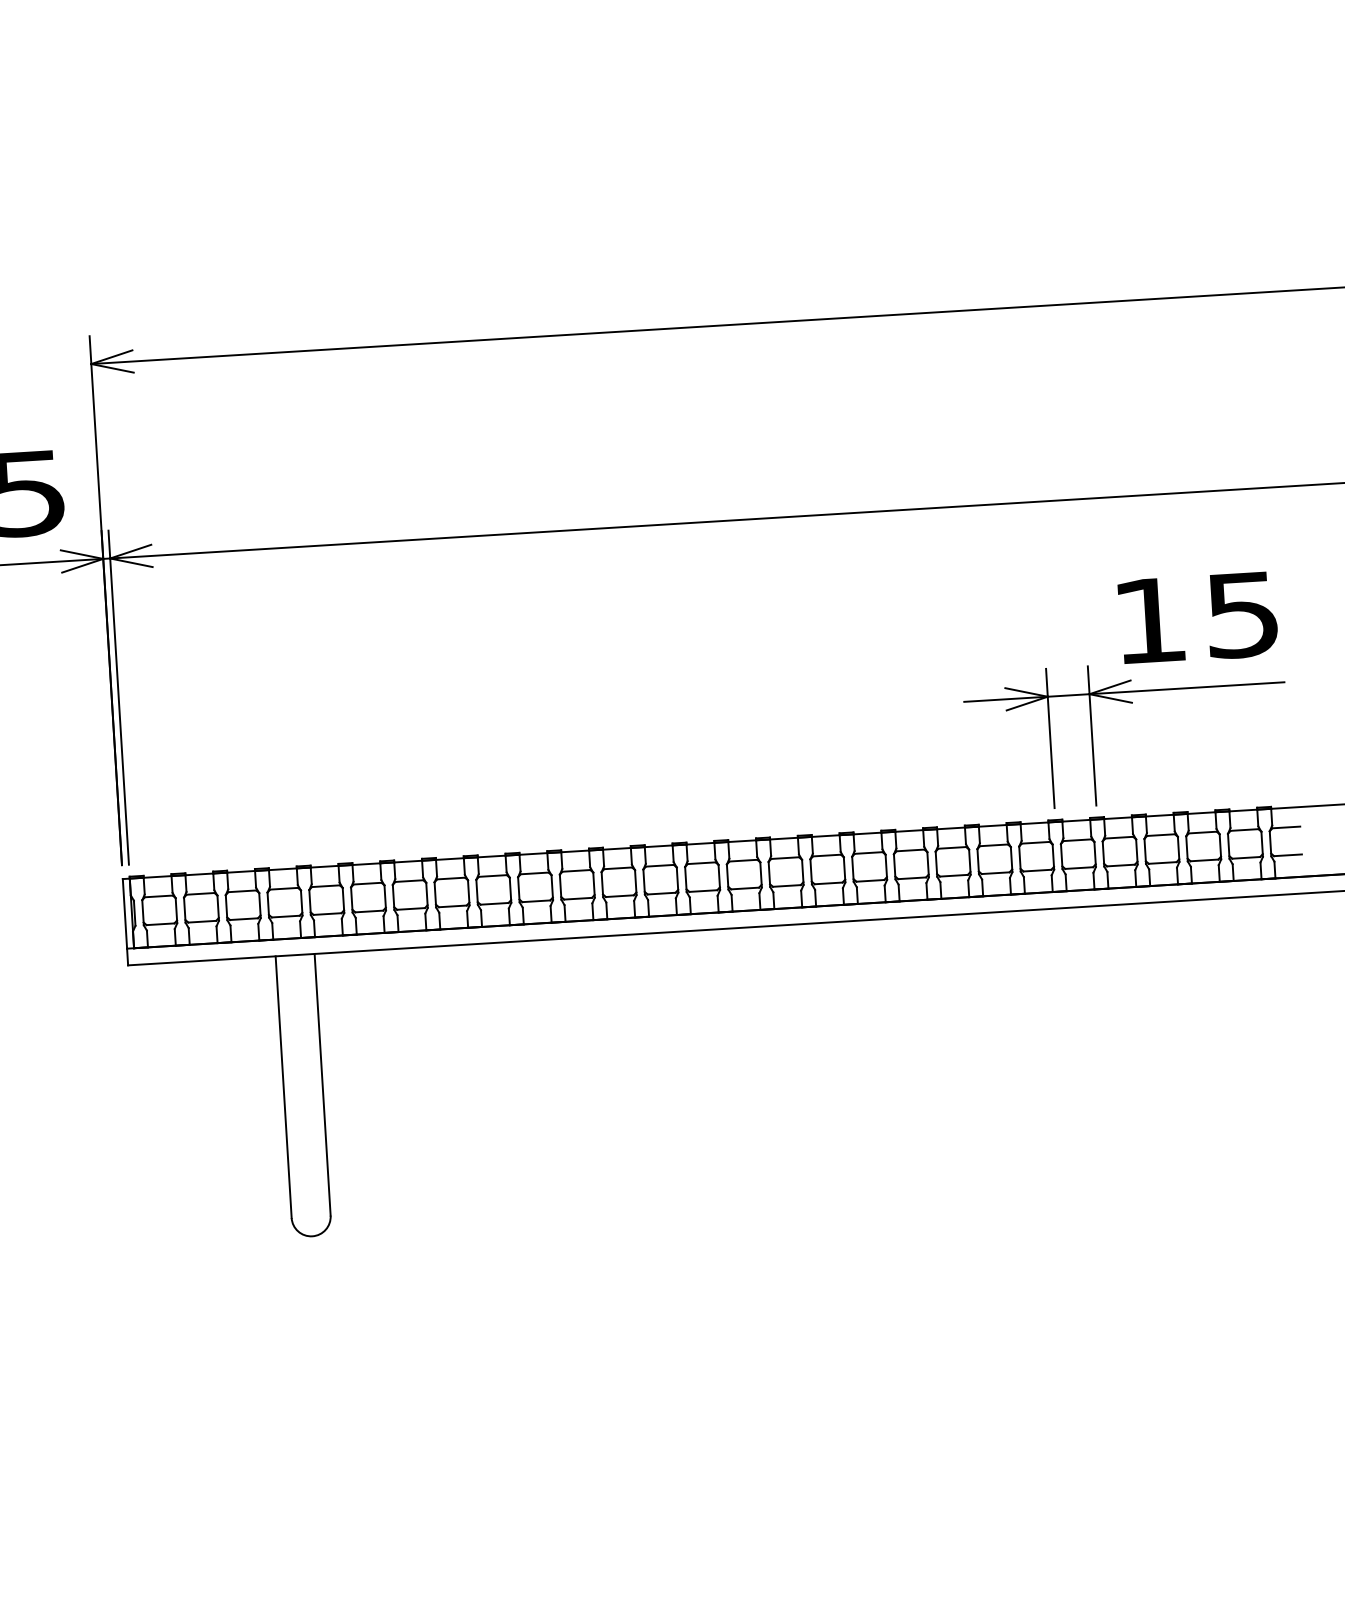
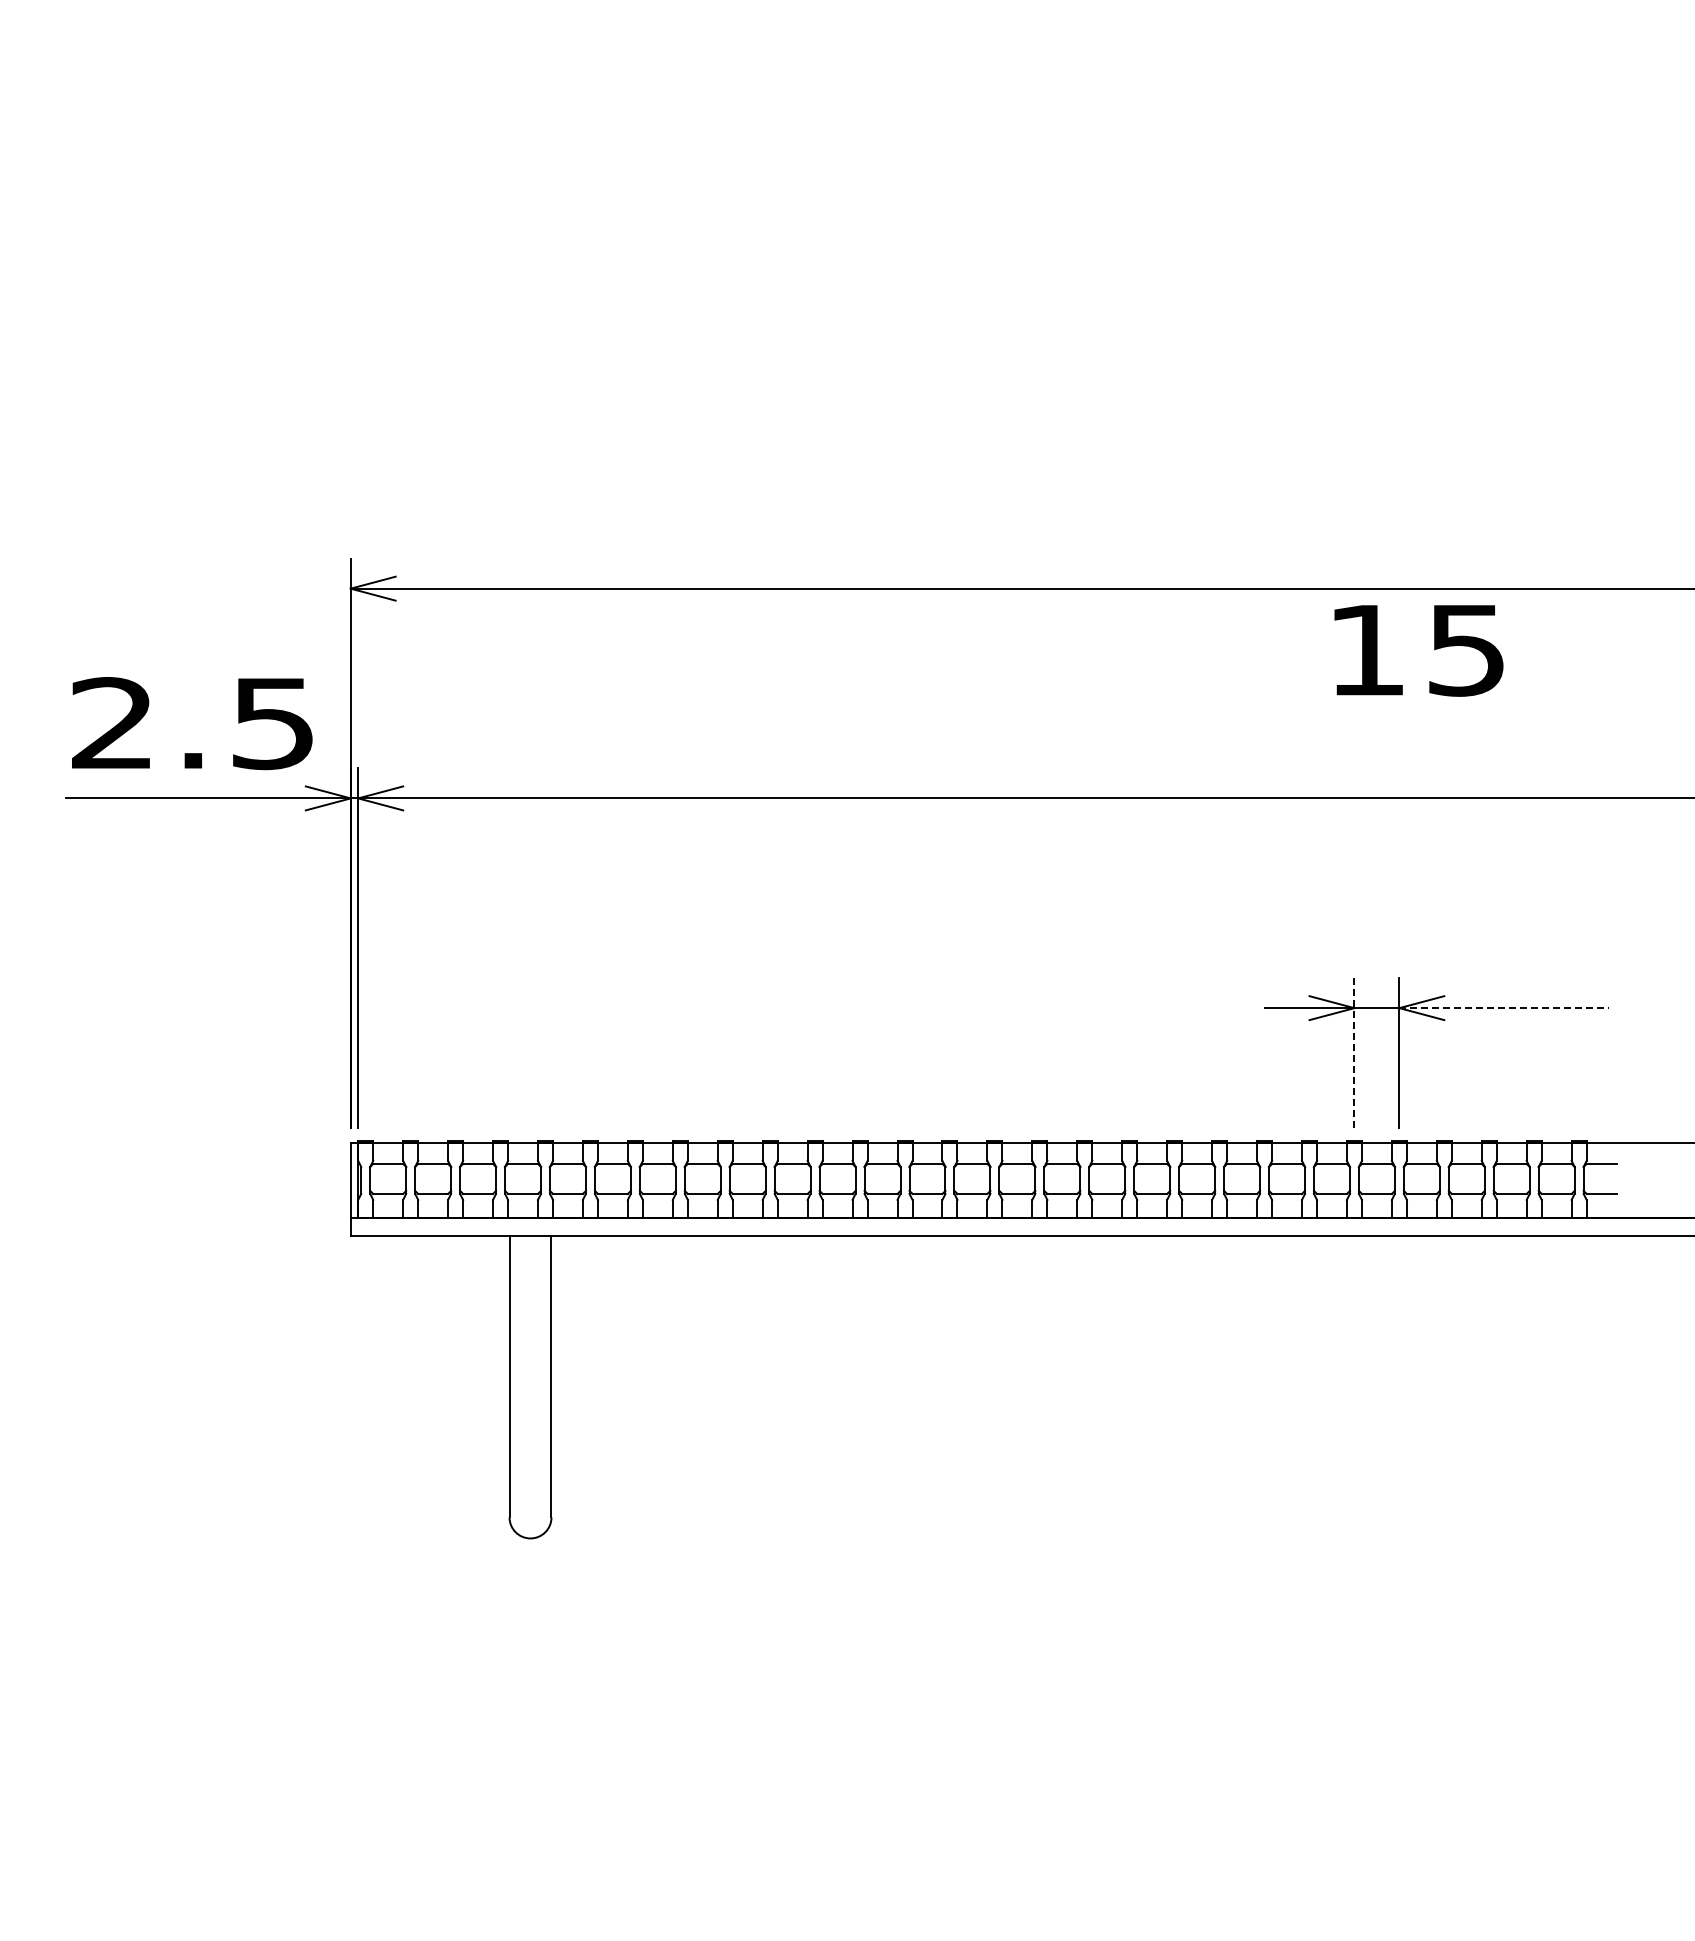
text: (1197, 617) -> (1418, 650), moved
line: (1187, 688) -> (1504, 1008), solid -> dashed
line: (1050, 738) -> (1354, 1053), solid -> dashed

